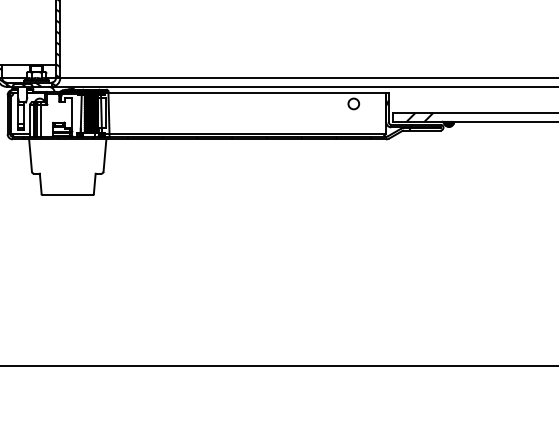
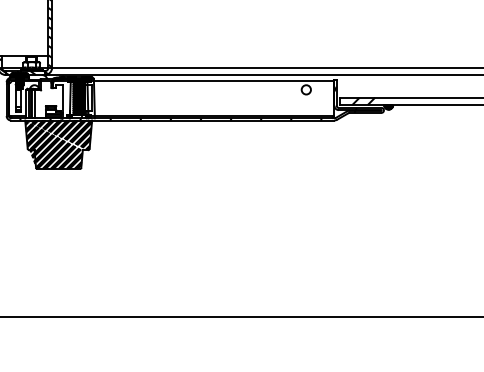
hatch: (22, 93) -> (19, 80), added
hatch: (67, 167) -> (58, 144), added

